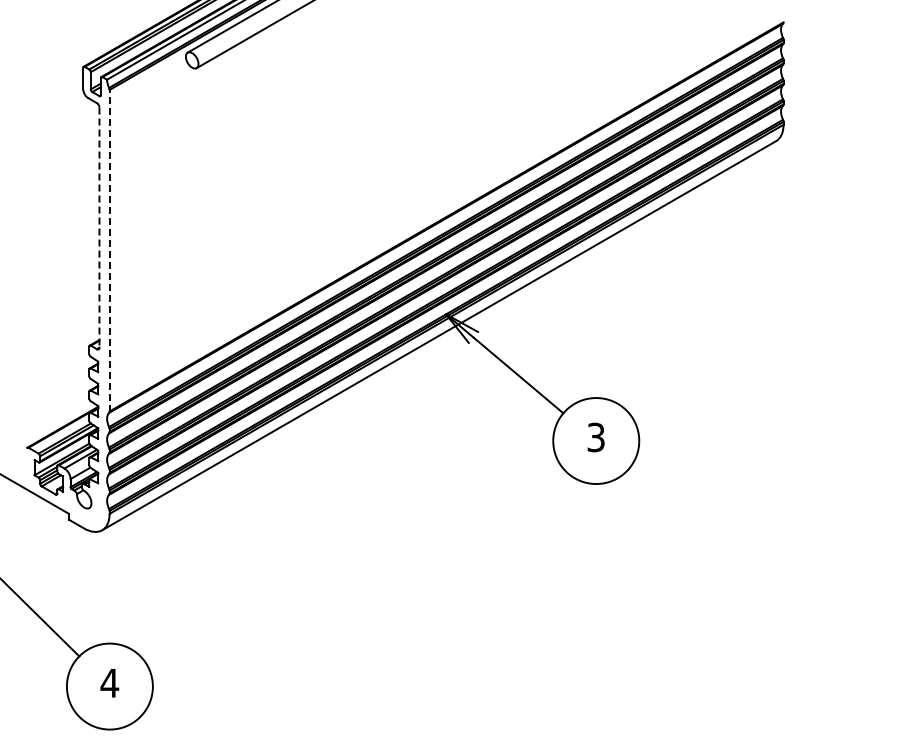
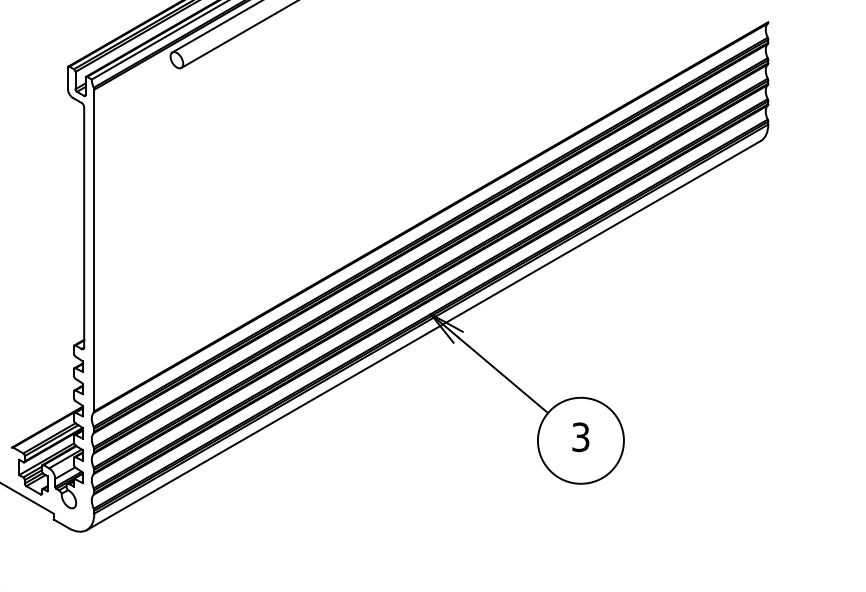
line: (99, 228) -> (84, 228), dashed -> solid
line: (109, 250) -> (94, 250), dashed -> solid

